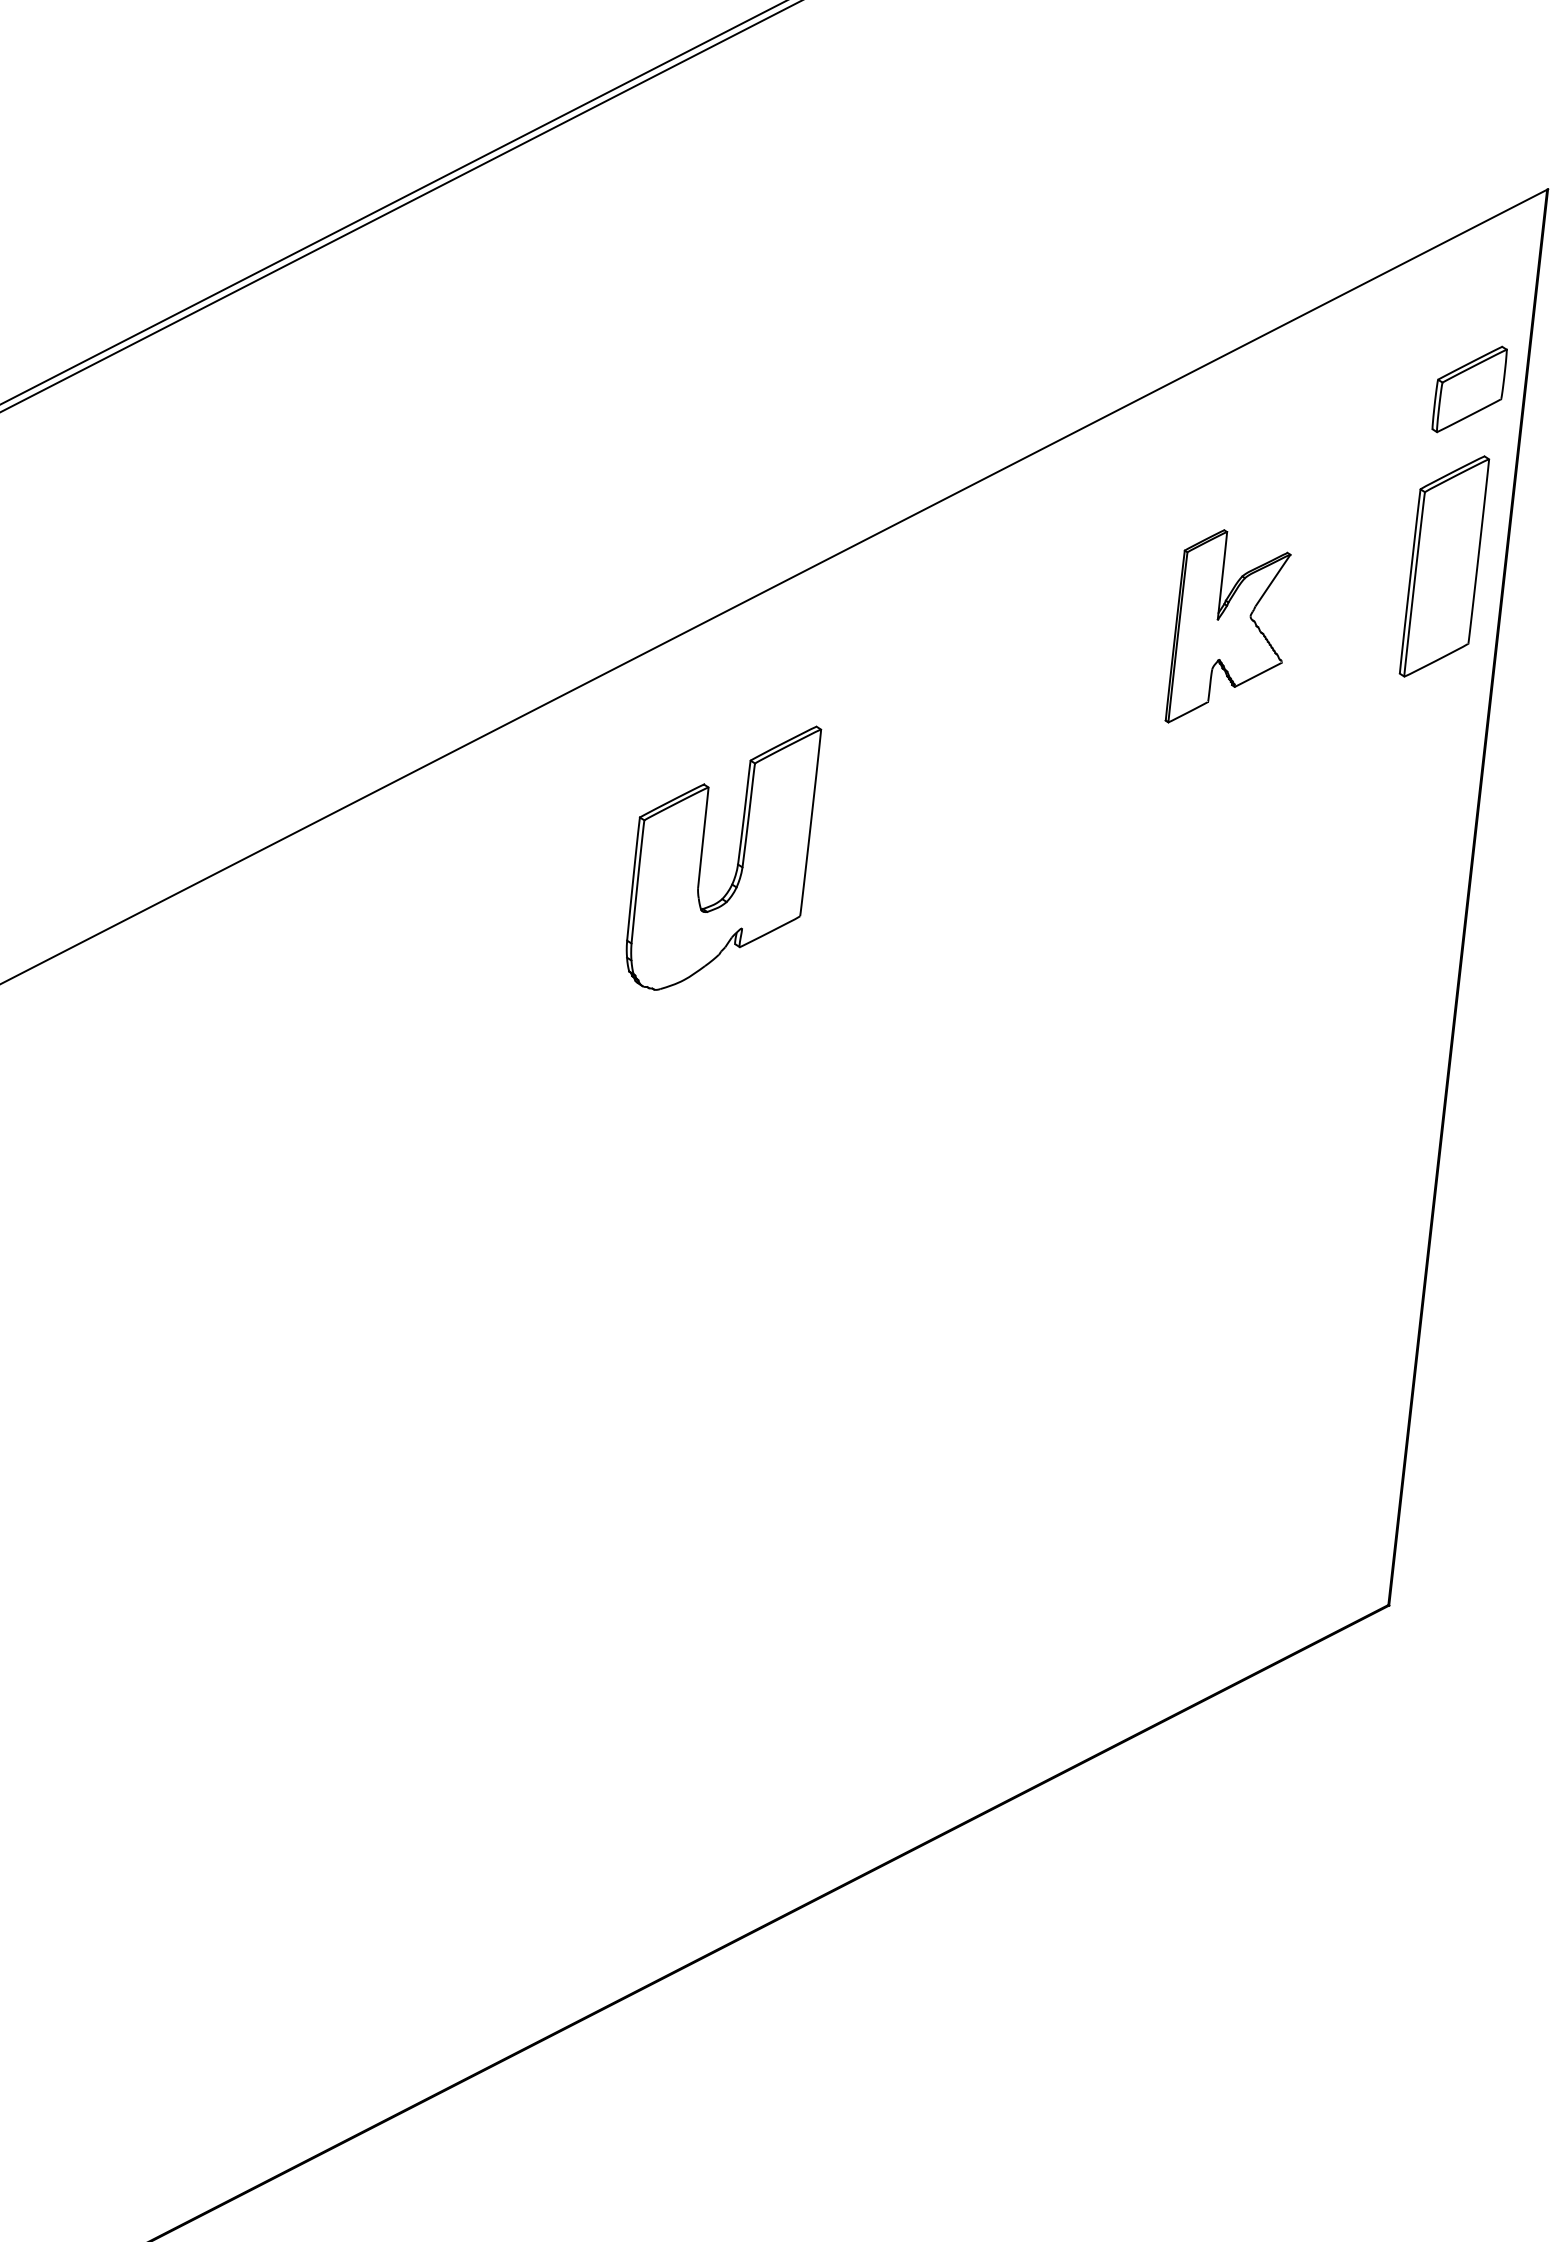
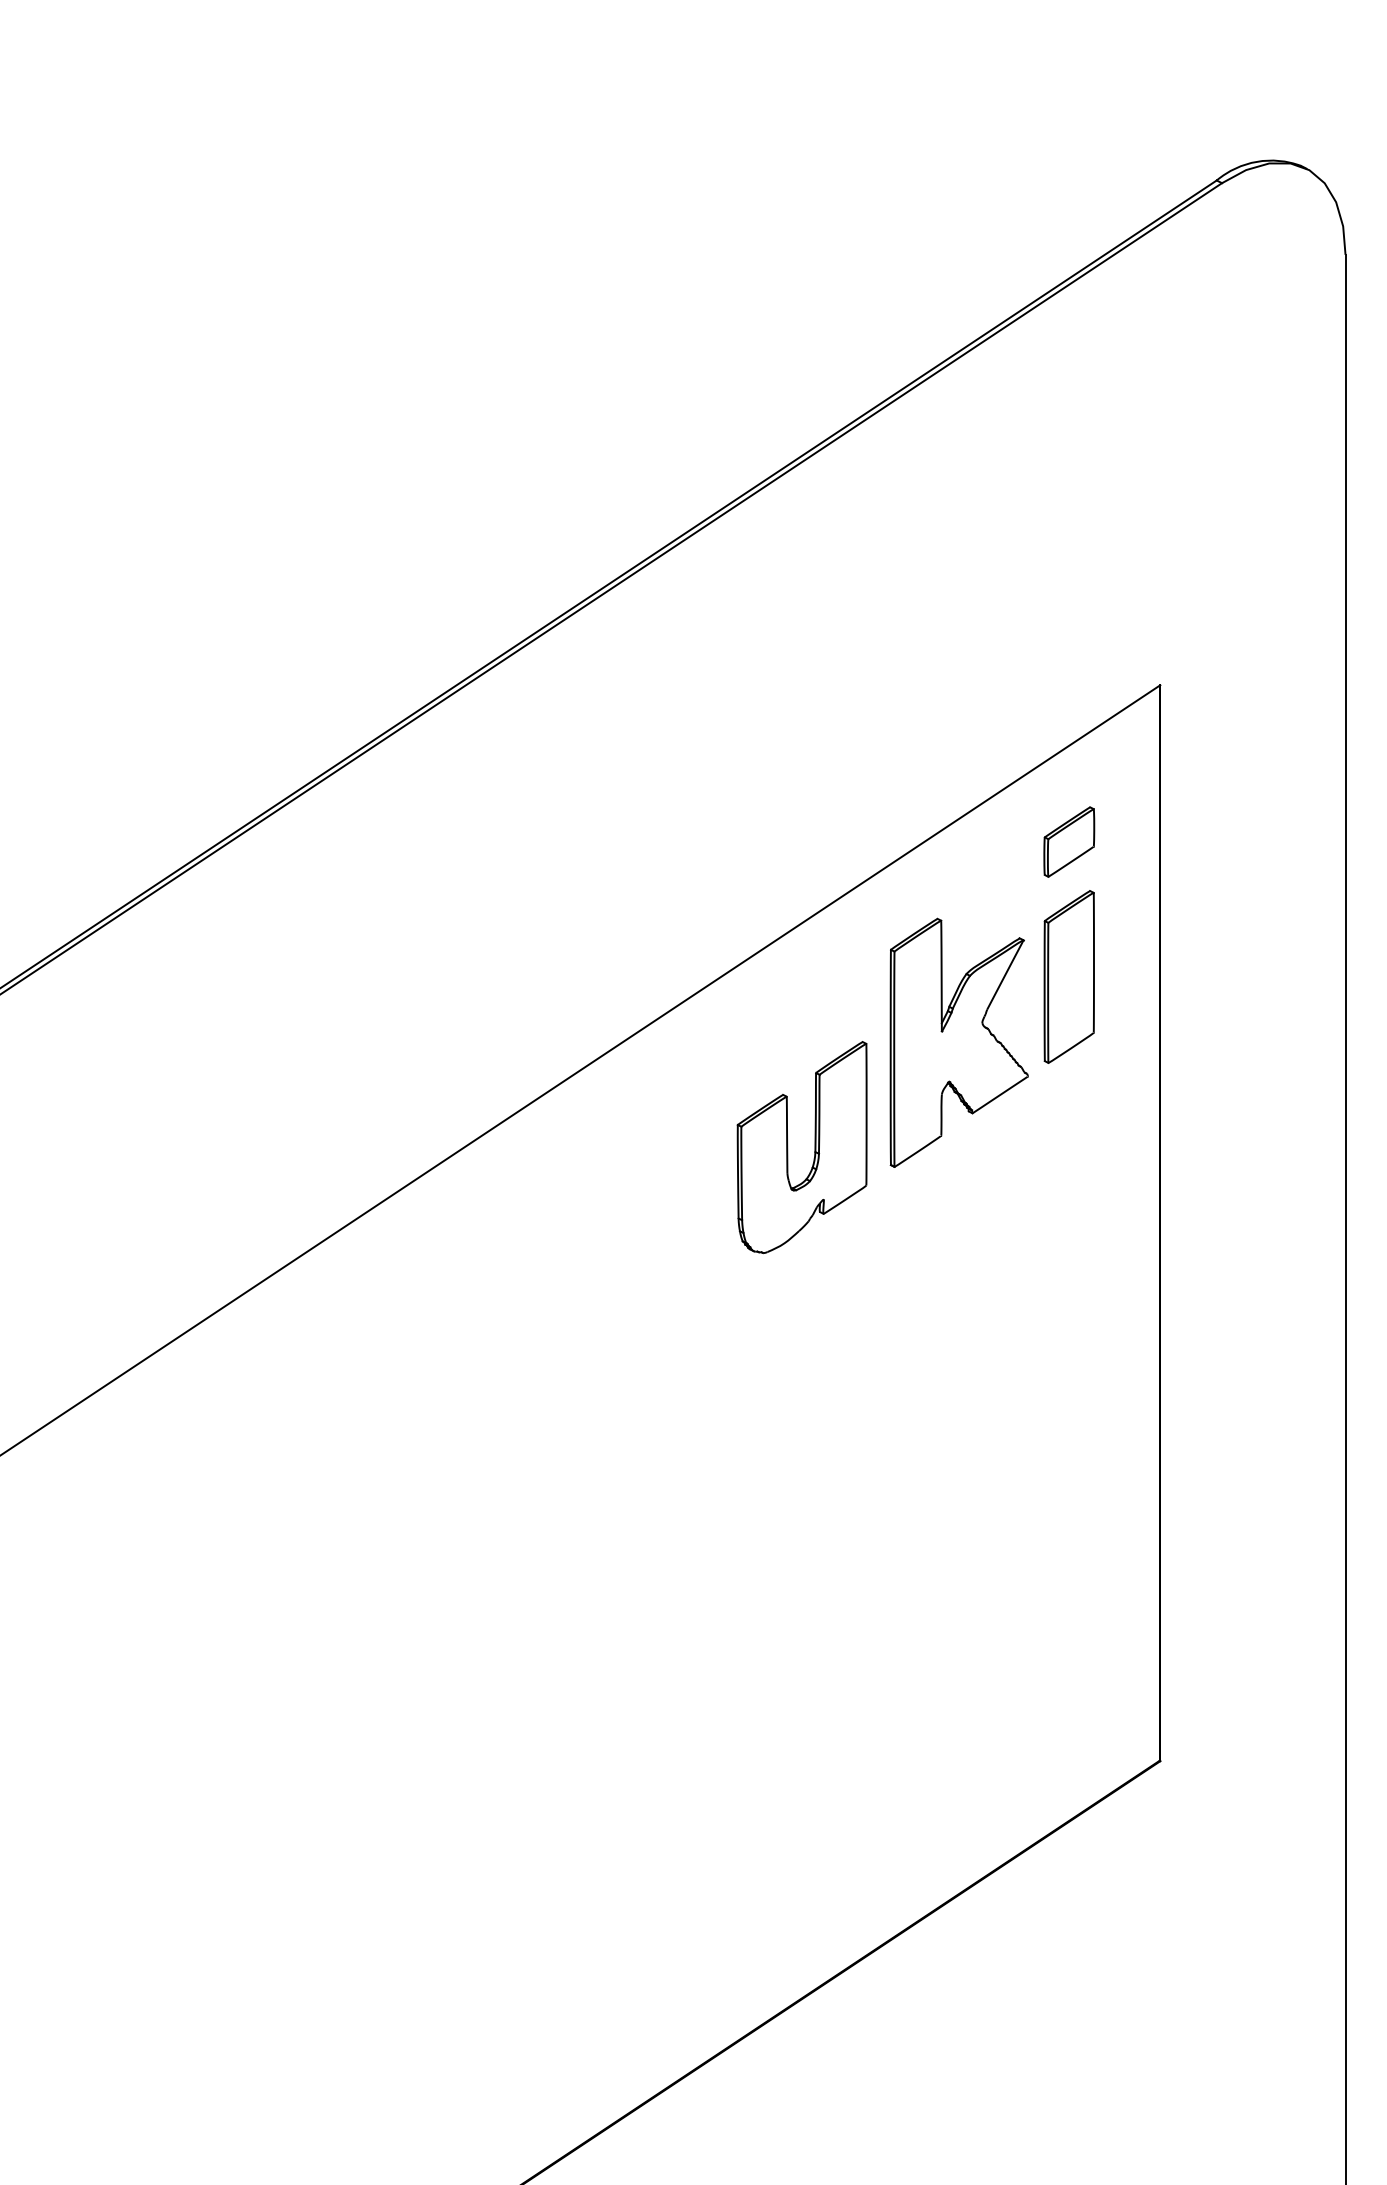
part: (1470, 388) -> (1069, 841), moved
part: (1443, 565) -> (1068, 976), moved
part: (1229, 629) -> (958, 1042), size x1.67
part: (703, 854) -> (788, 1147), moved

